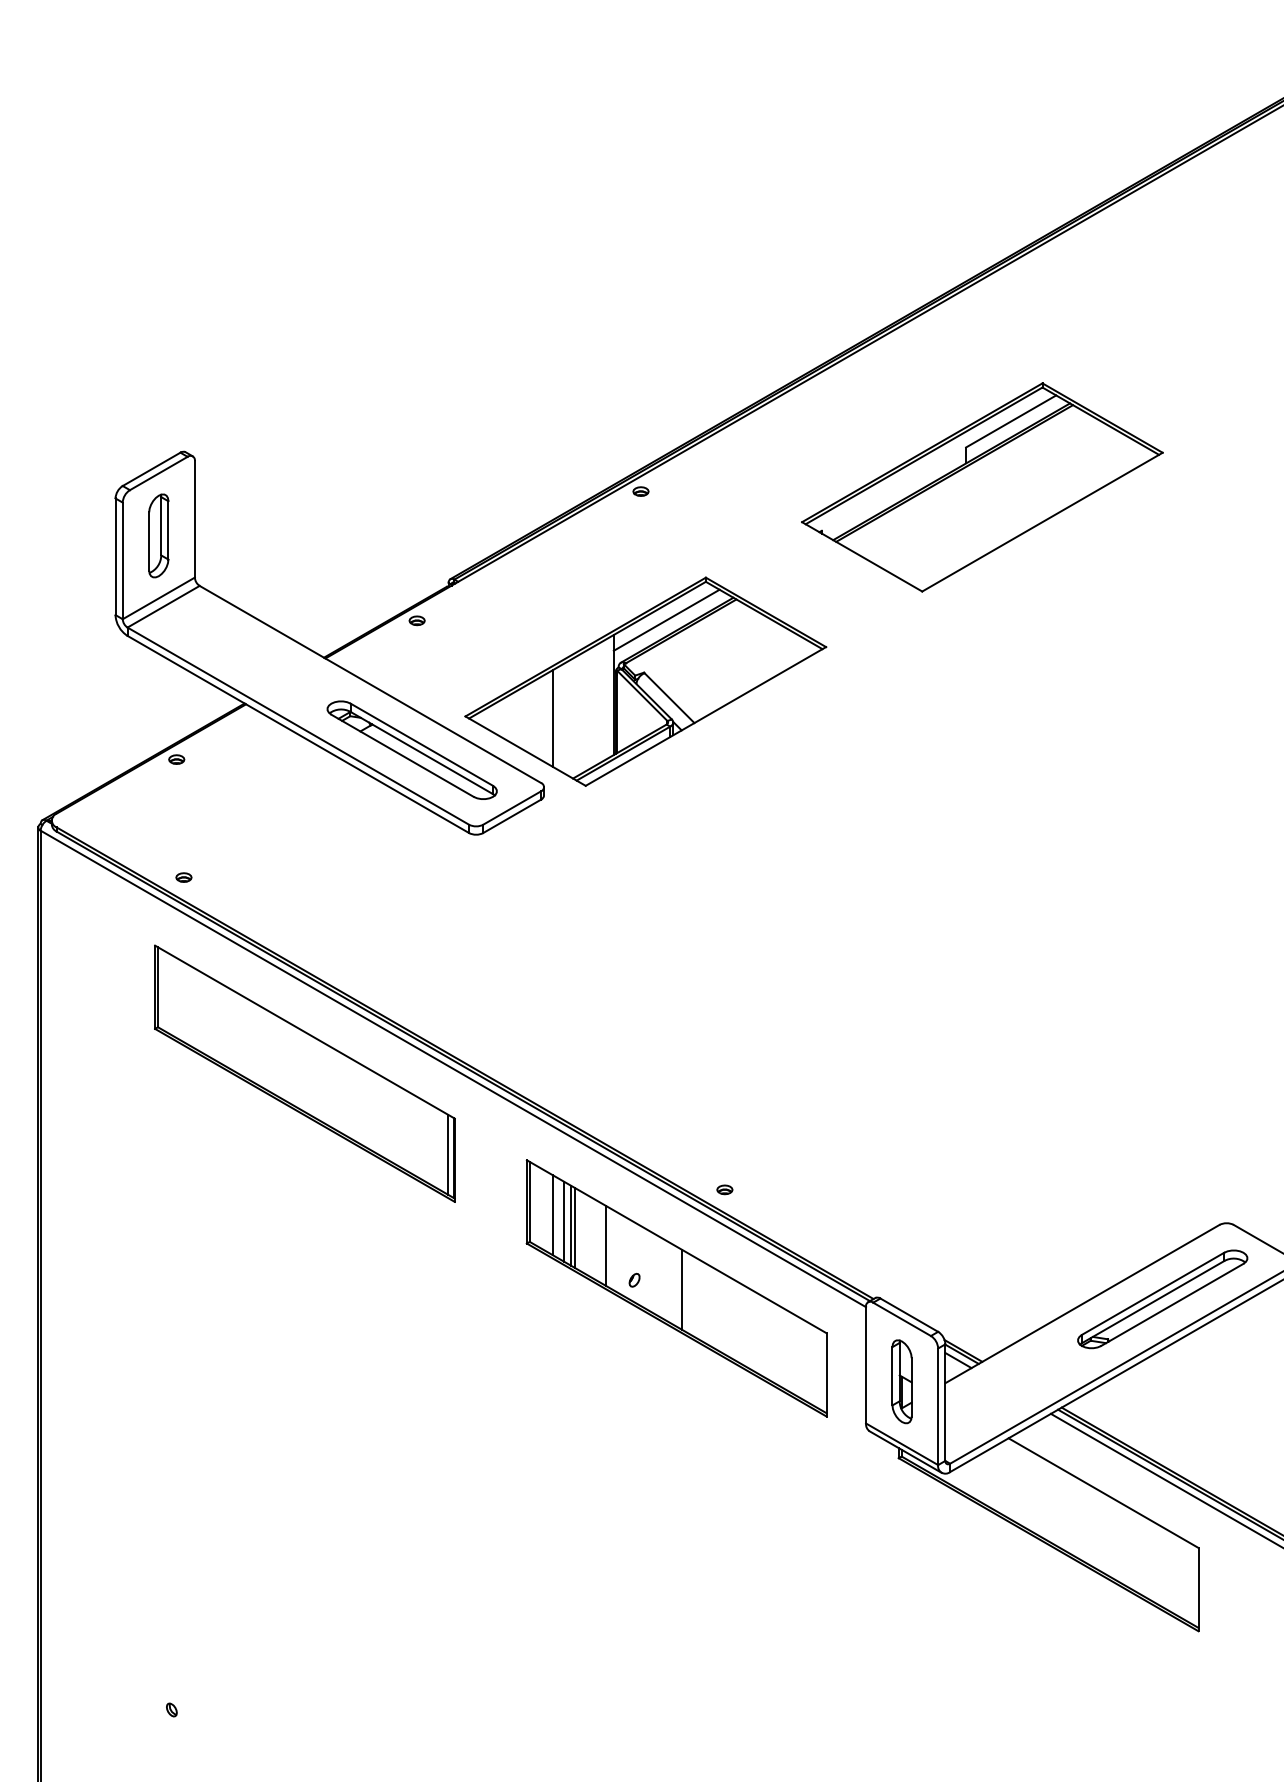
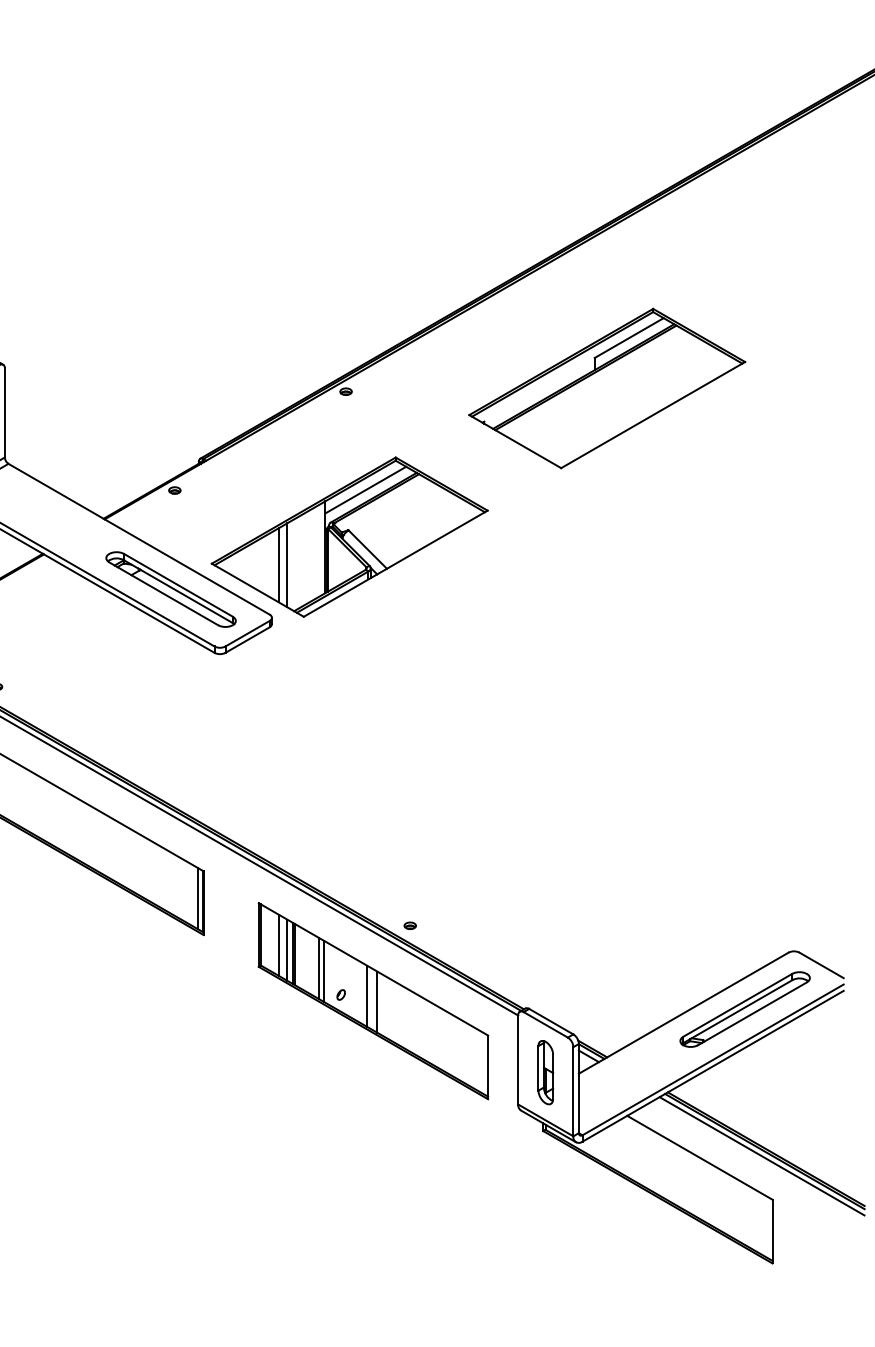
line: (564, 718) -> (287, 565), added
line: (611, 1249) -> (323, 971), added
line: (668, 1281) -> (367, 995), added

